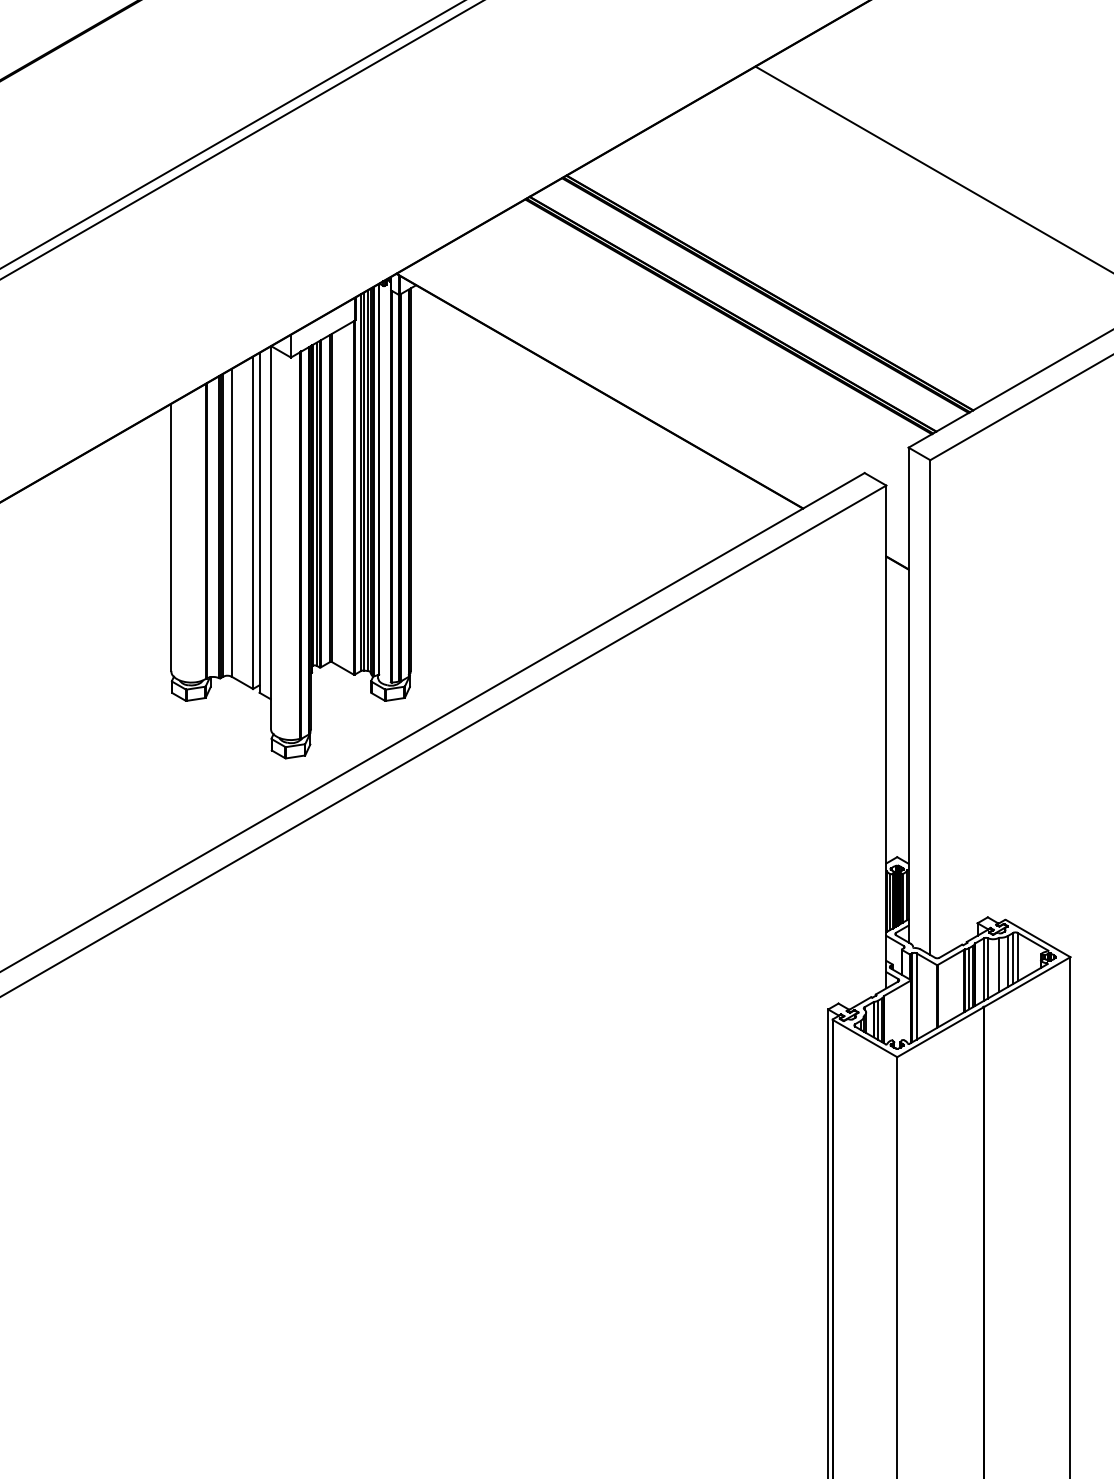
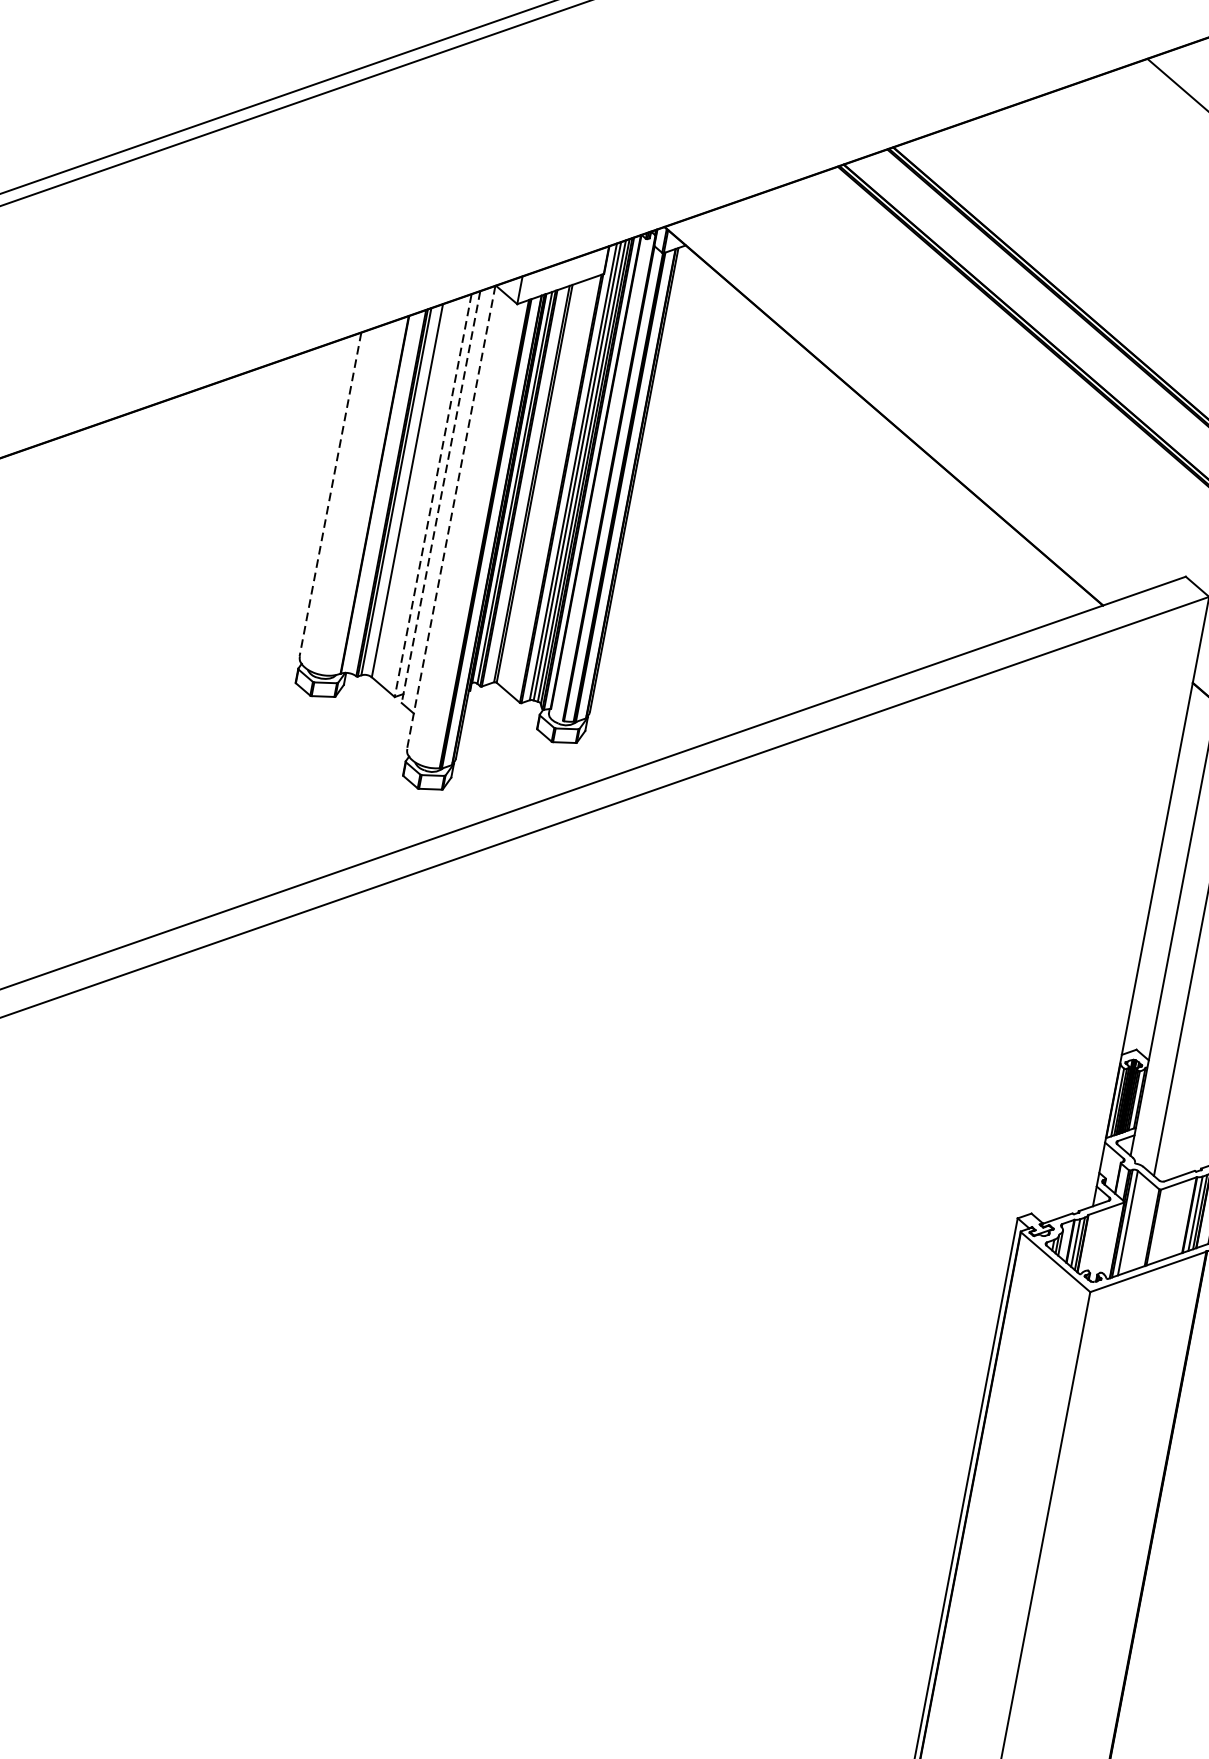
line: (259, 522) -> (441, 496), solid -> dashed
line: (253, 523) -> (433, 496), solid -> dashed
line: (171, 537) -> (330, 494), solid -> dashed
line: (270, 537) -> (450, 517), solid -> dashed

